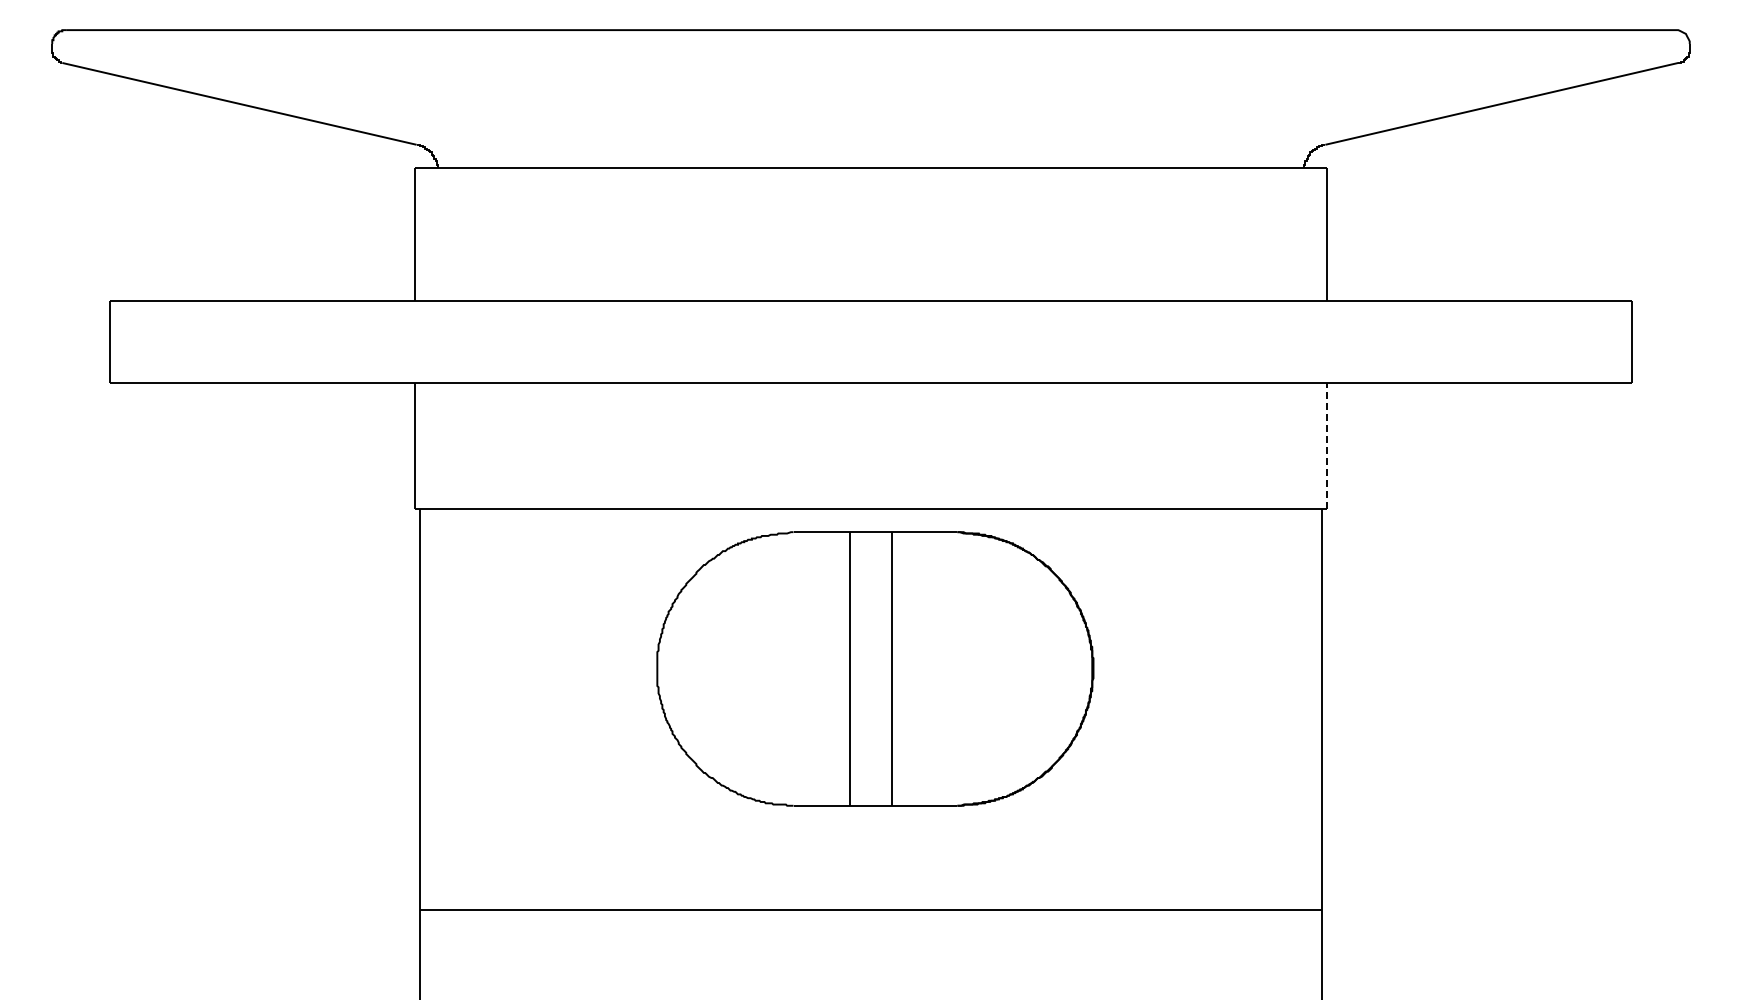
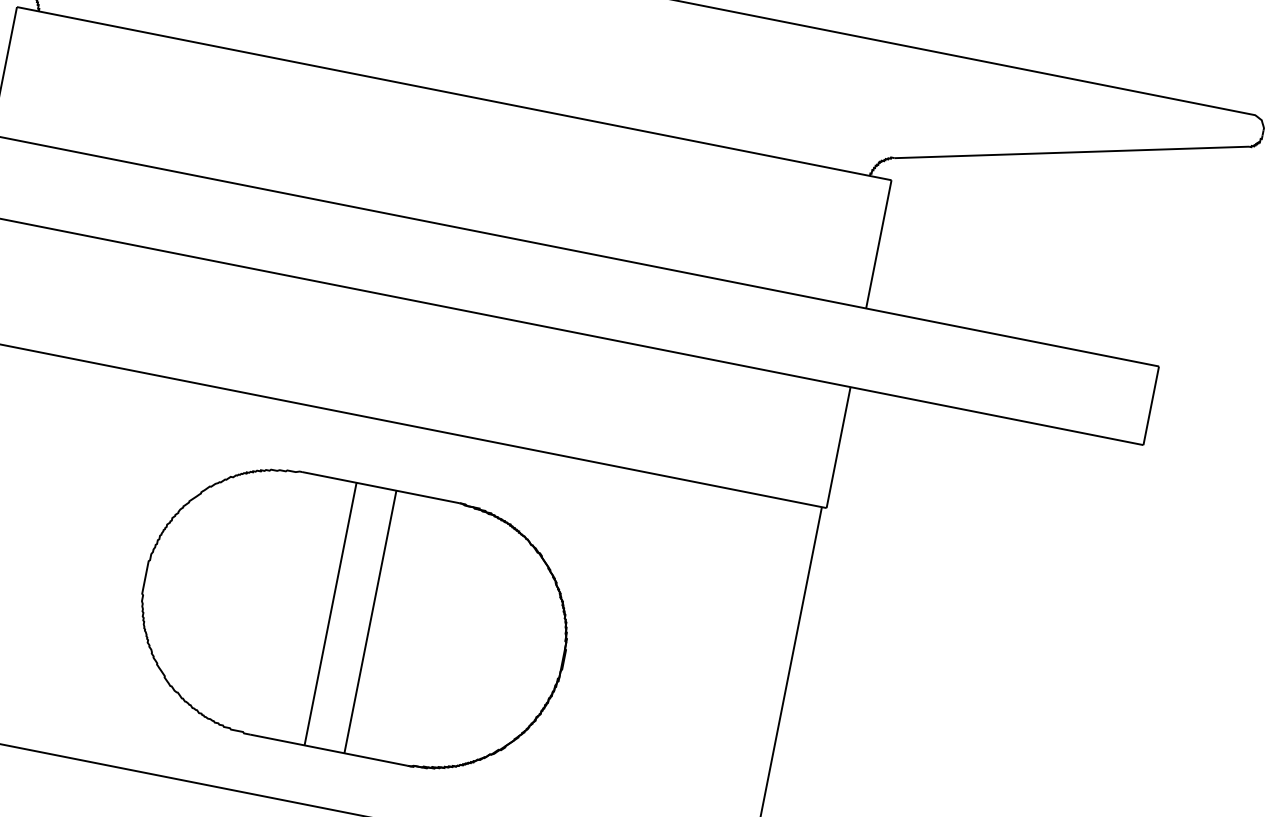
line: (1326, 445) -> (838, 446), dashed -> solid
part: (875, 668) -> (354, 618), moved

